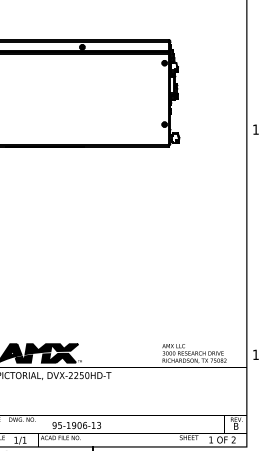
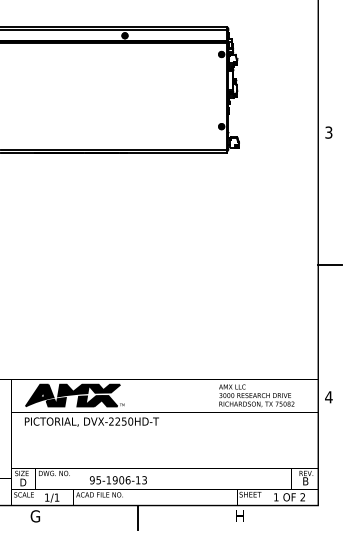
text: (255, 129) -> (328, 132), 1 -> 3
line: (257, 241) -> (330, 264), added
text: (255, 355) -> (328, 397), 1 -> 4

